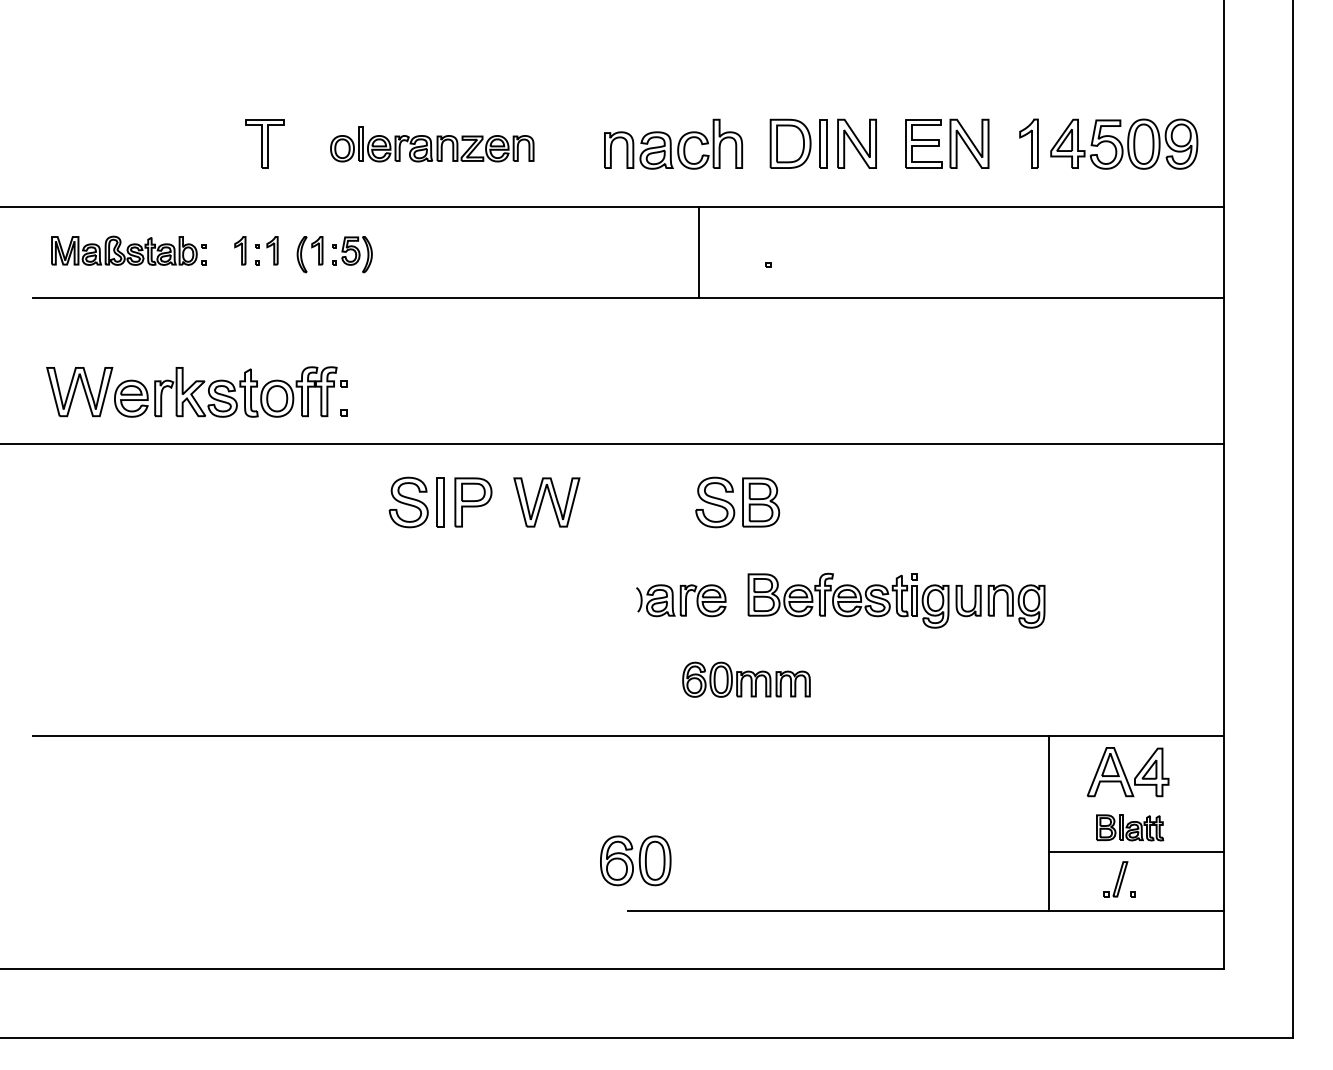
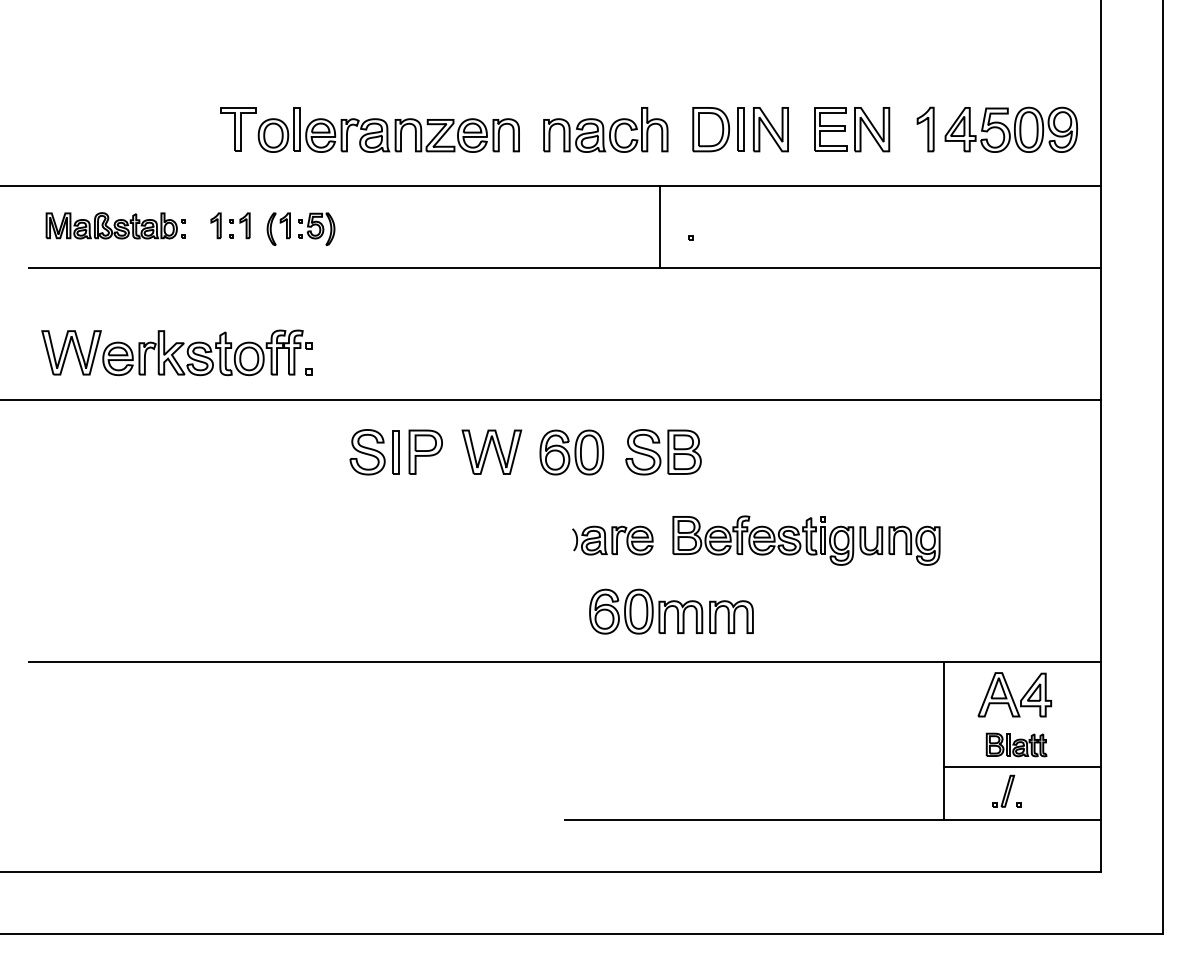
part: (431, 144) -> (388, 130), size x1.43
line: (698, 252) -> (659, 227), moved
part: (746, 679) -> (671, 611), size x1.43
part: (635, 860) -> (571, 452), moved

